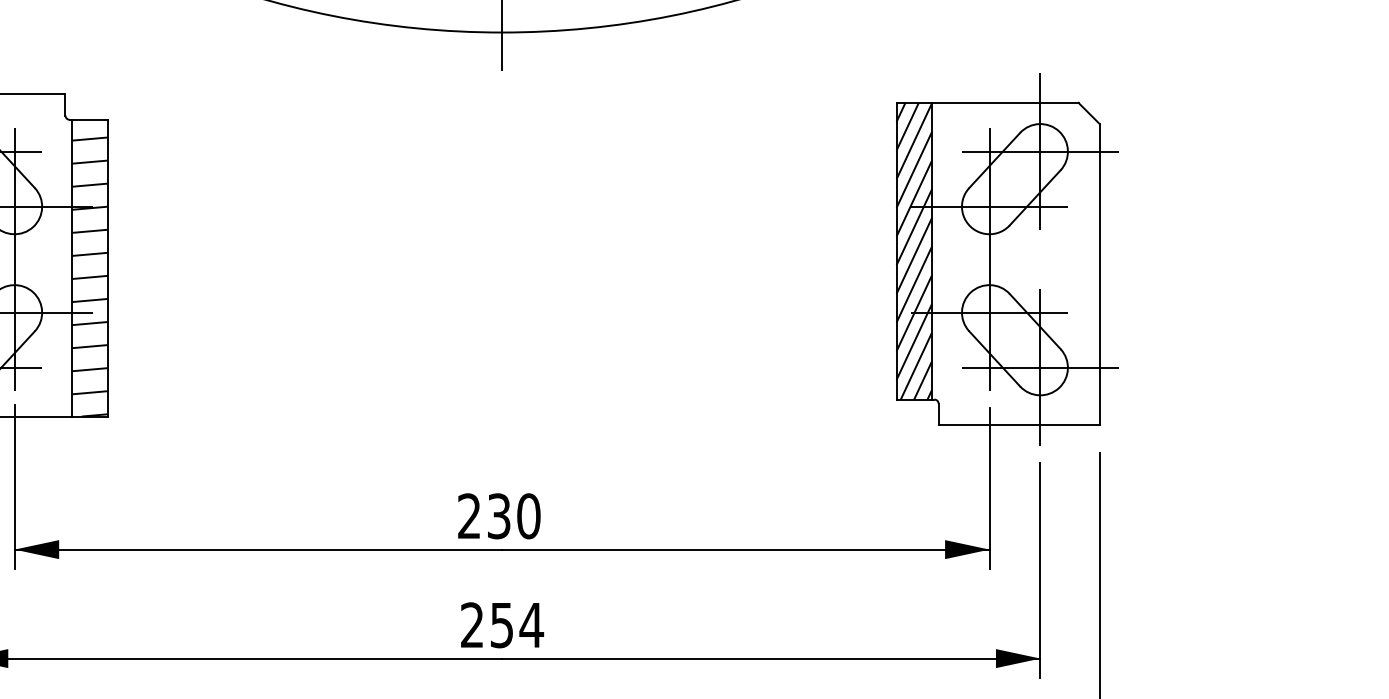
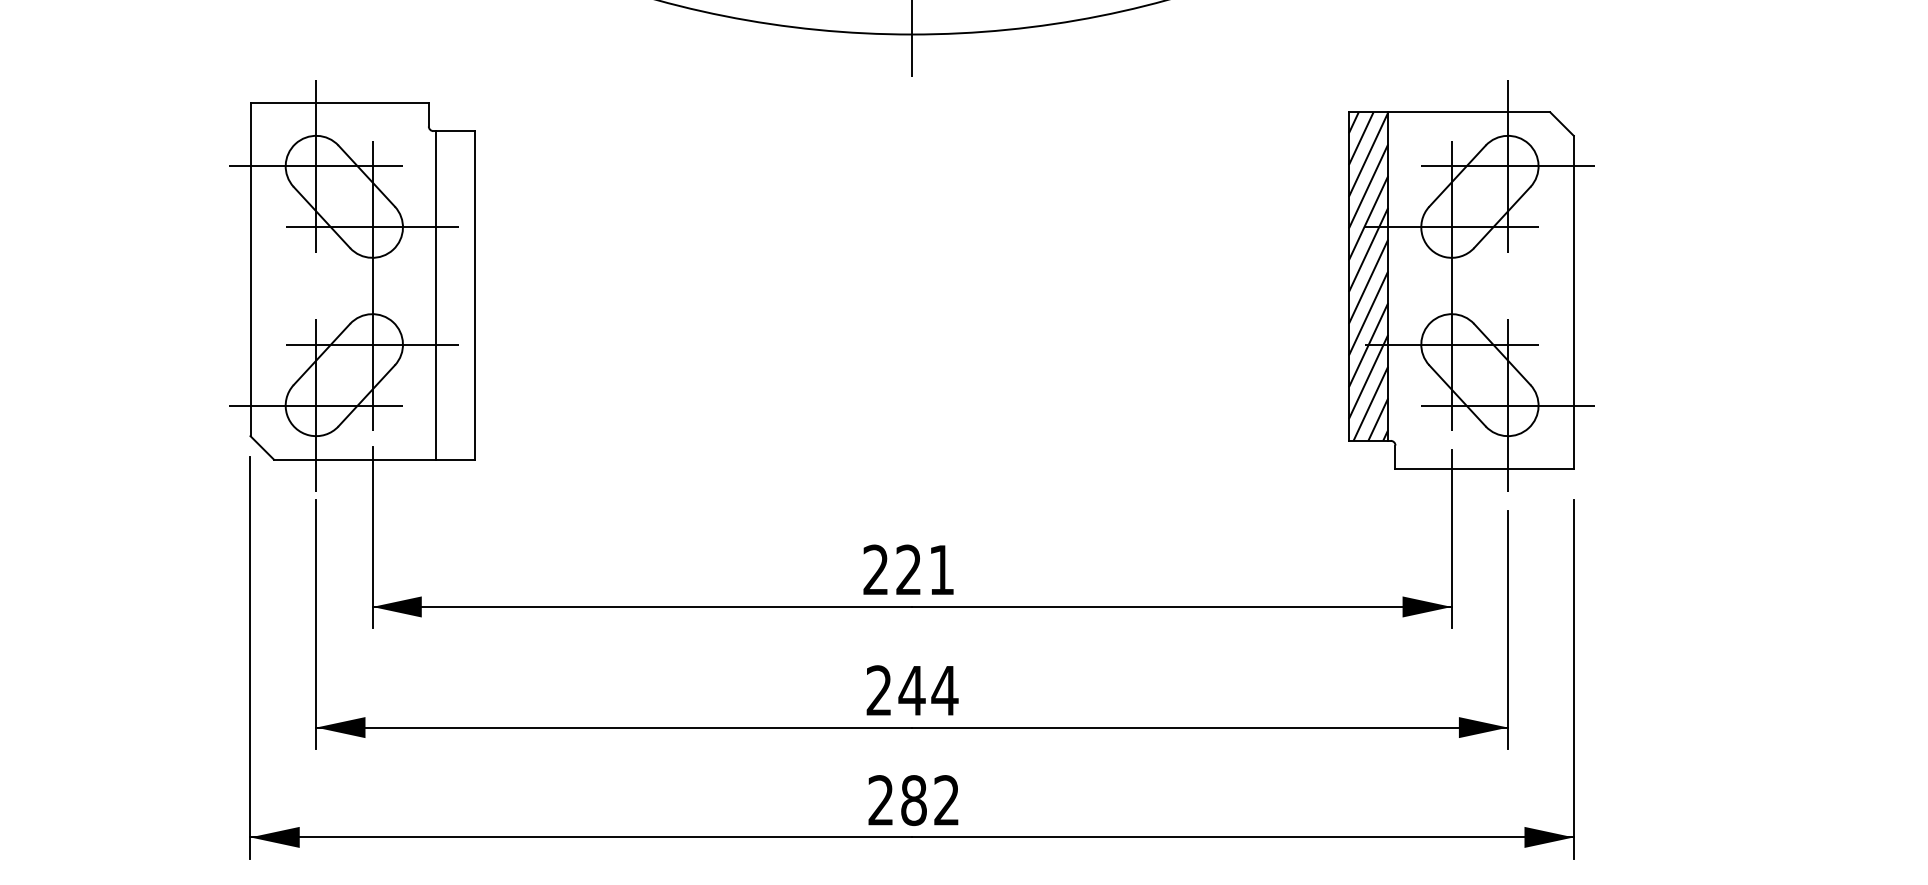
hatch: (89, 276) -> (455, 304), removed
text: (514, 515) -> (925, 569), 230 -> 221
text: (501, 625) -> (911, 691), 254 -> 244

